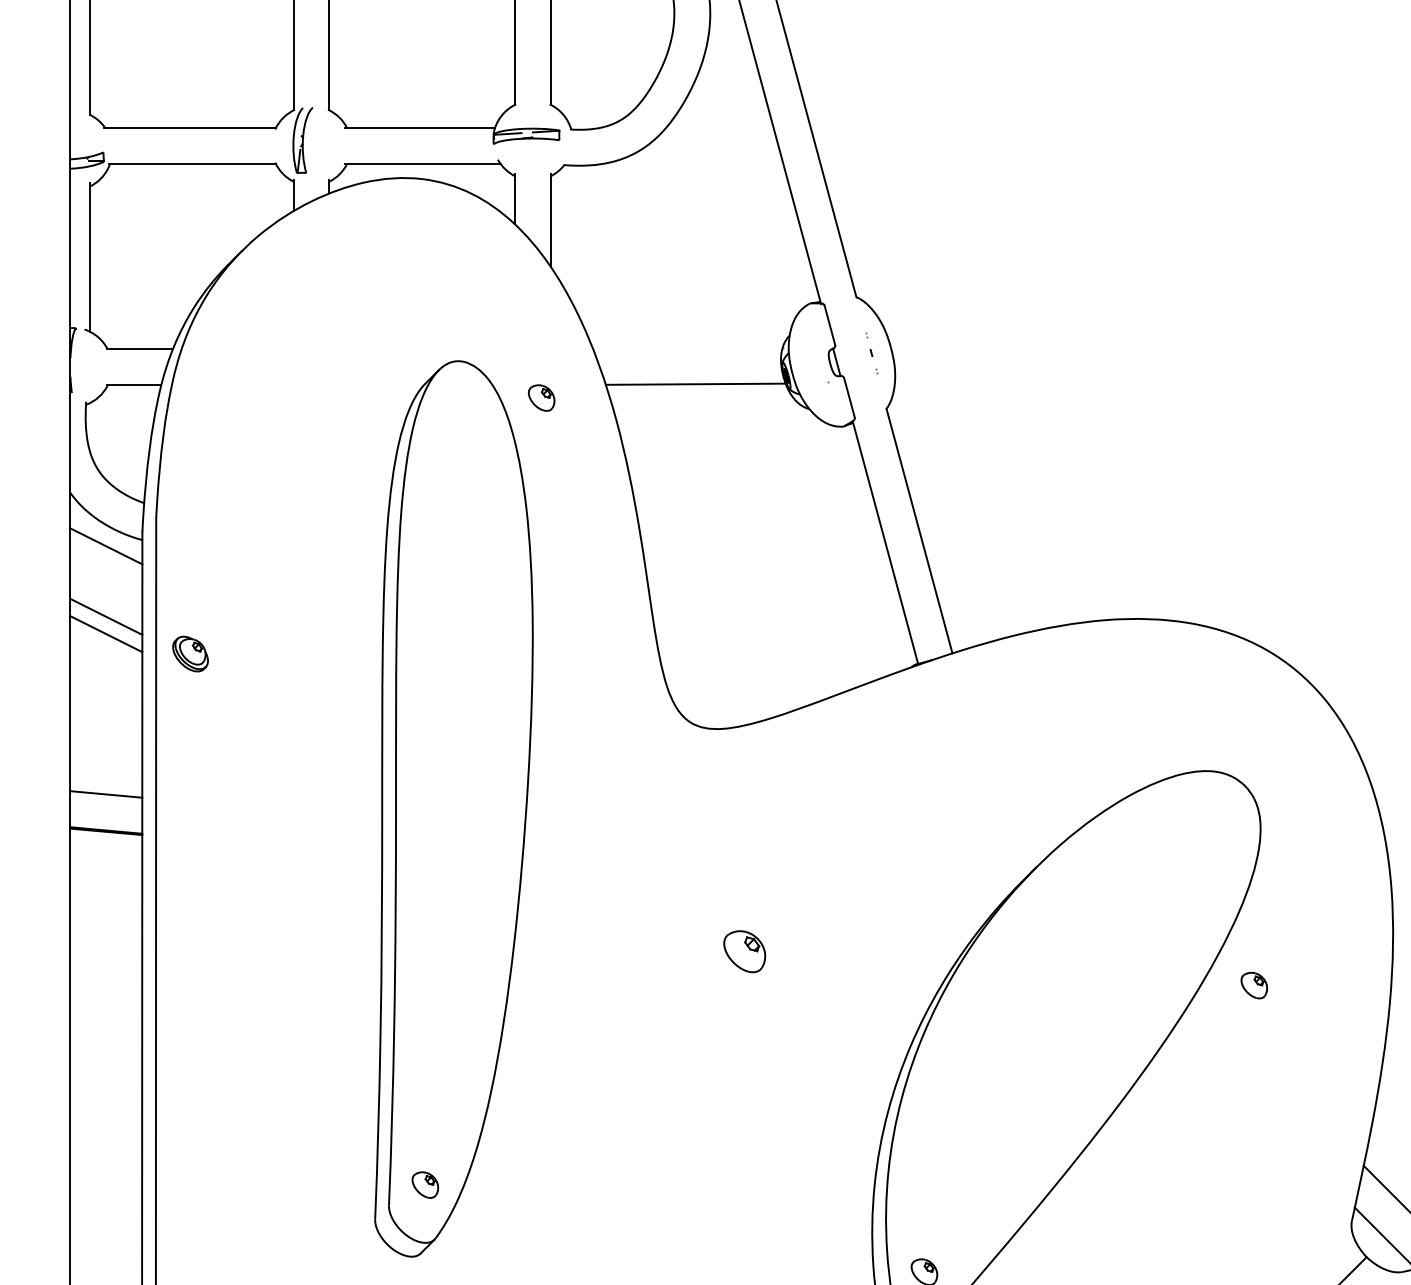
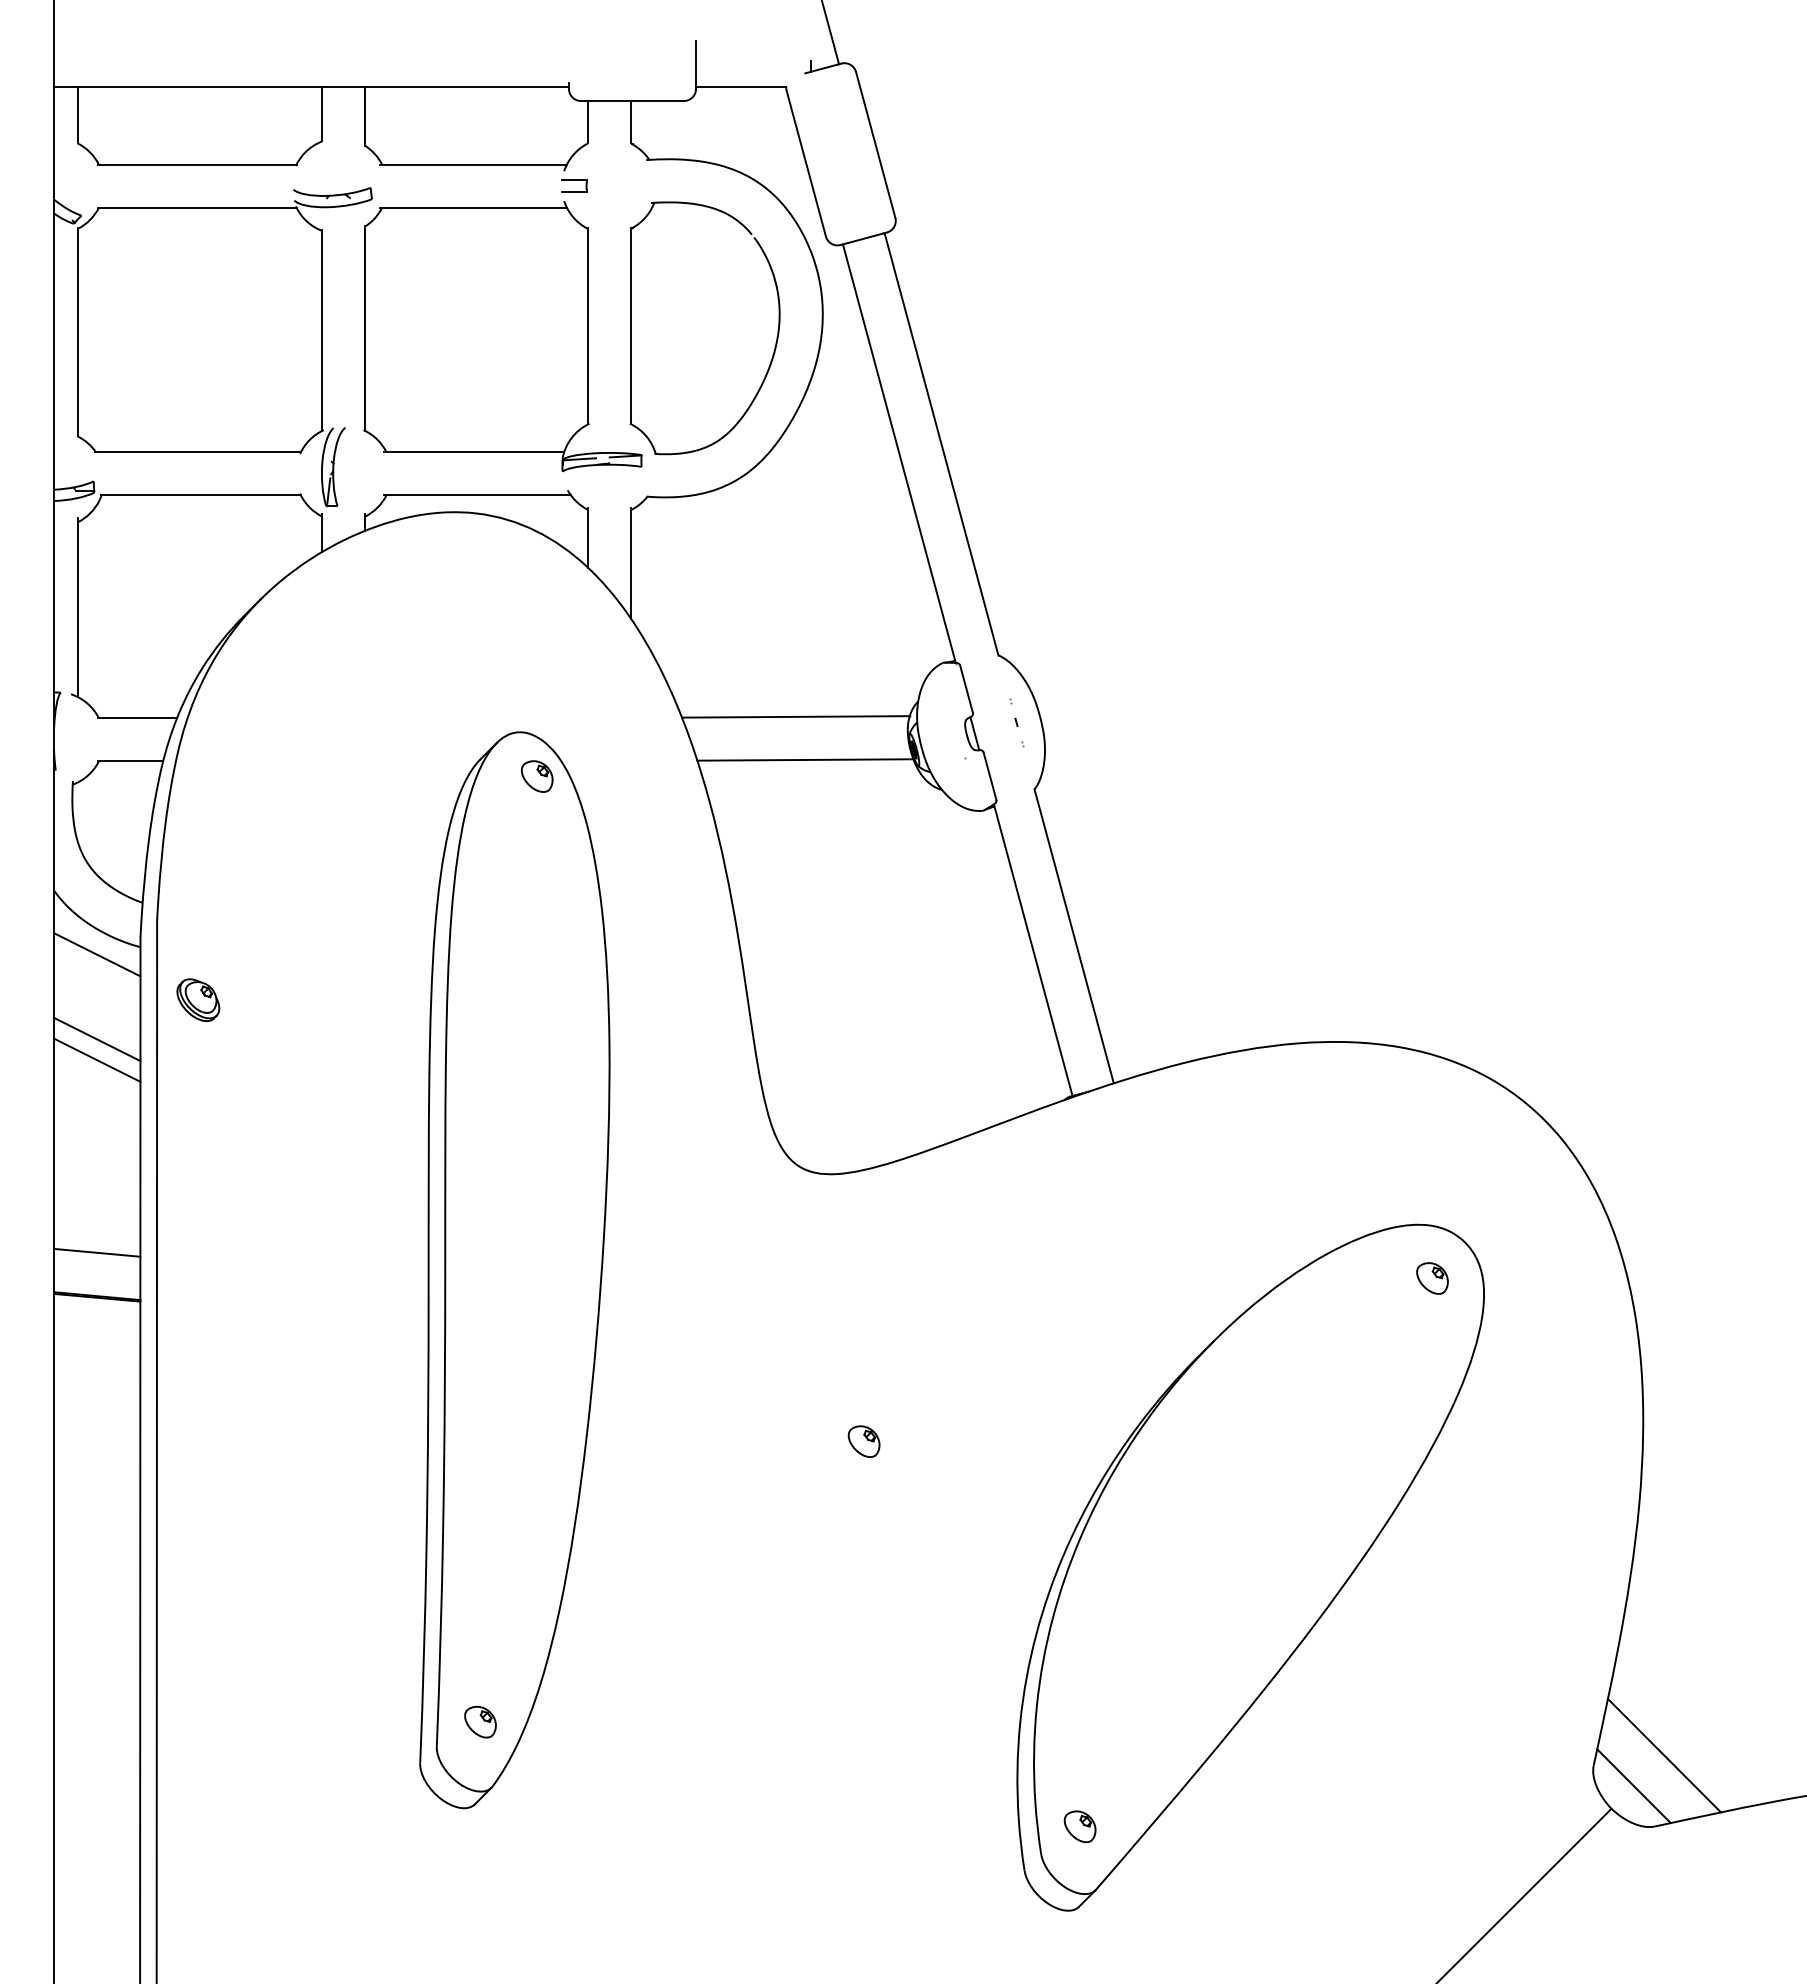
line: (687, 348) -> (795, 716), added
part: (541, 398) -> (537, 776), moved
part: (190, 653) -> (198, 999), moved
part: (744, 951) -> (863, 1441), size x0.62
part: (1254, 985) -> (1432, 1278), moved

